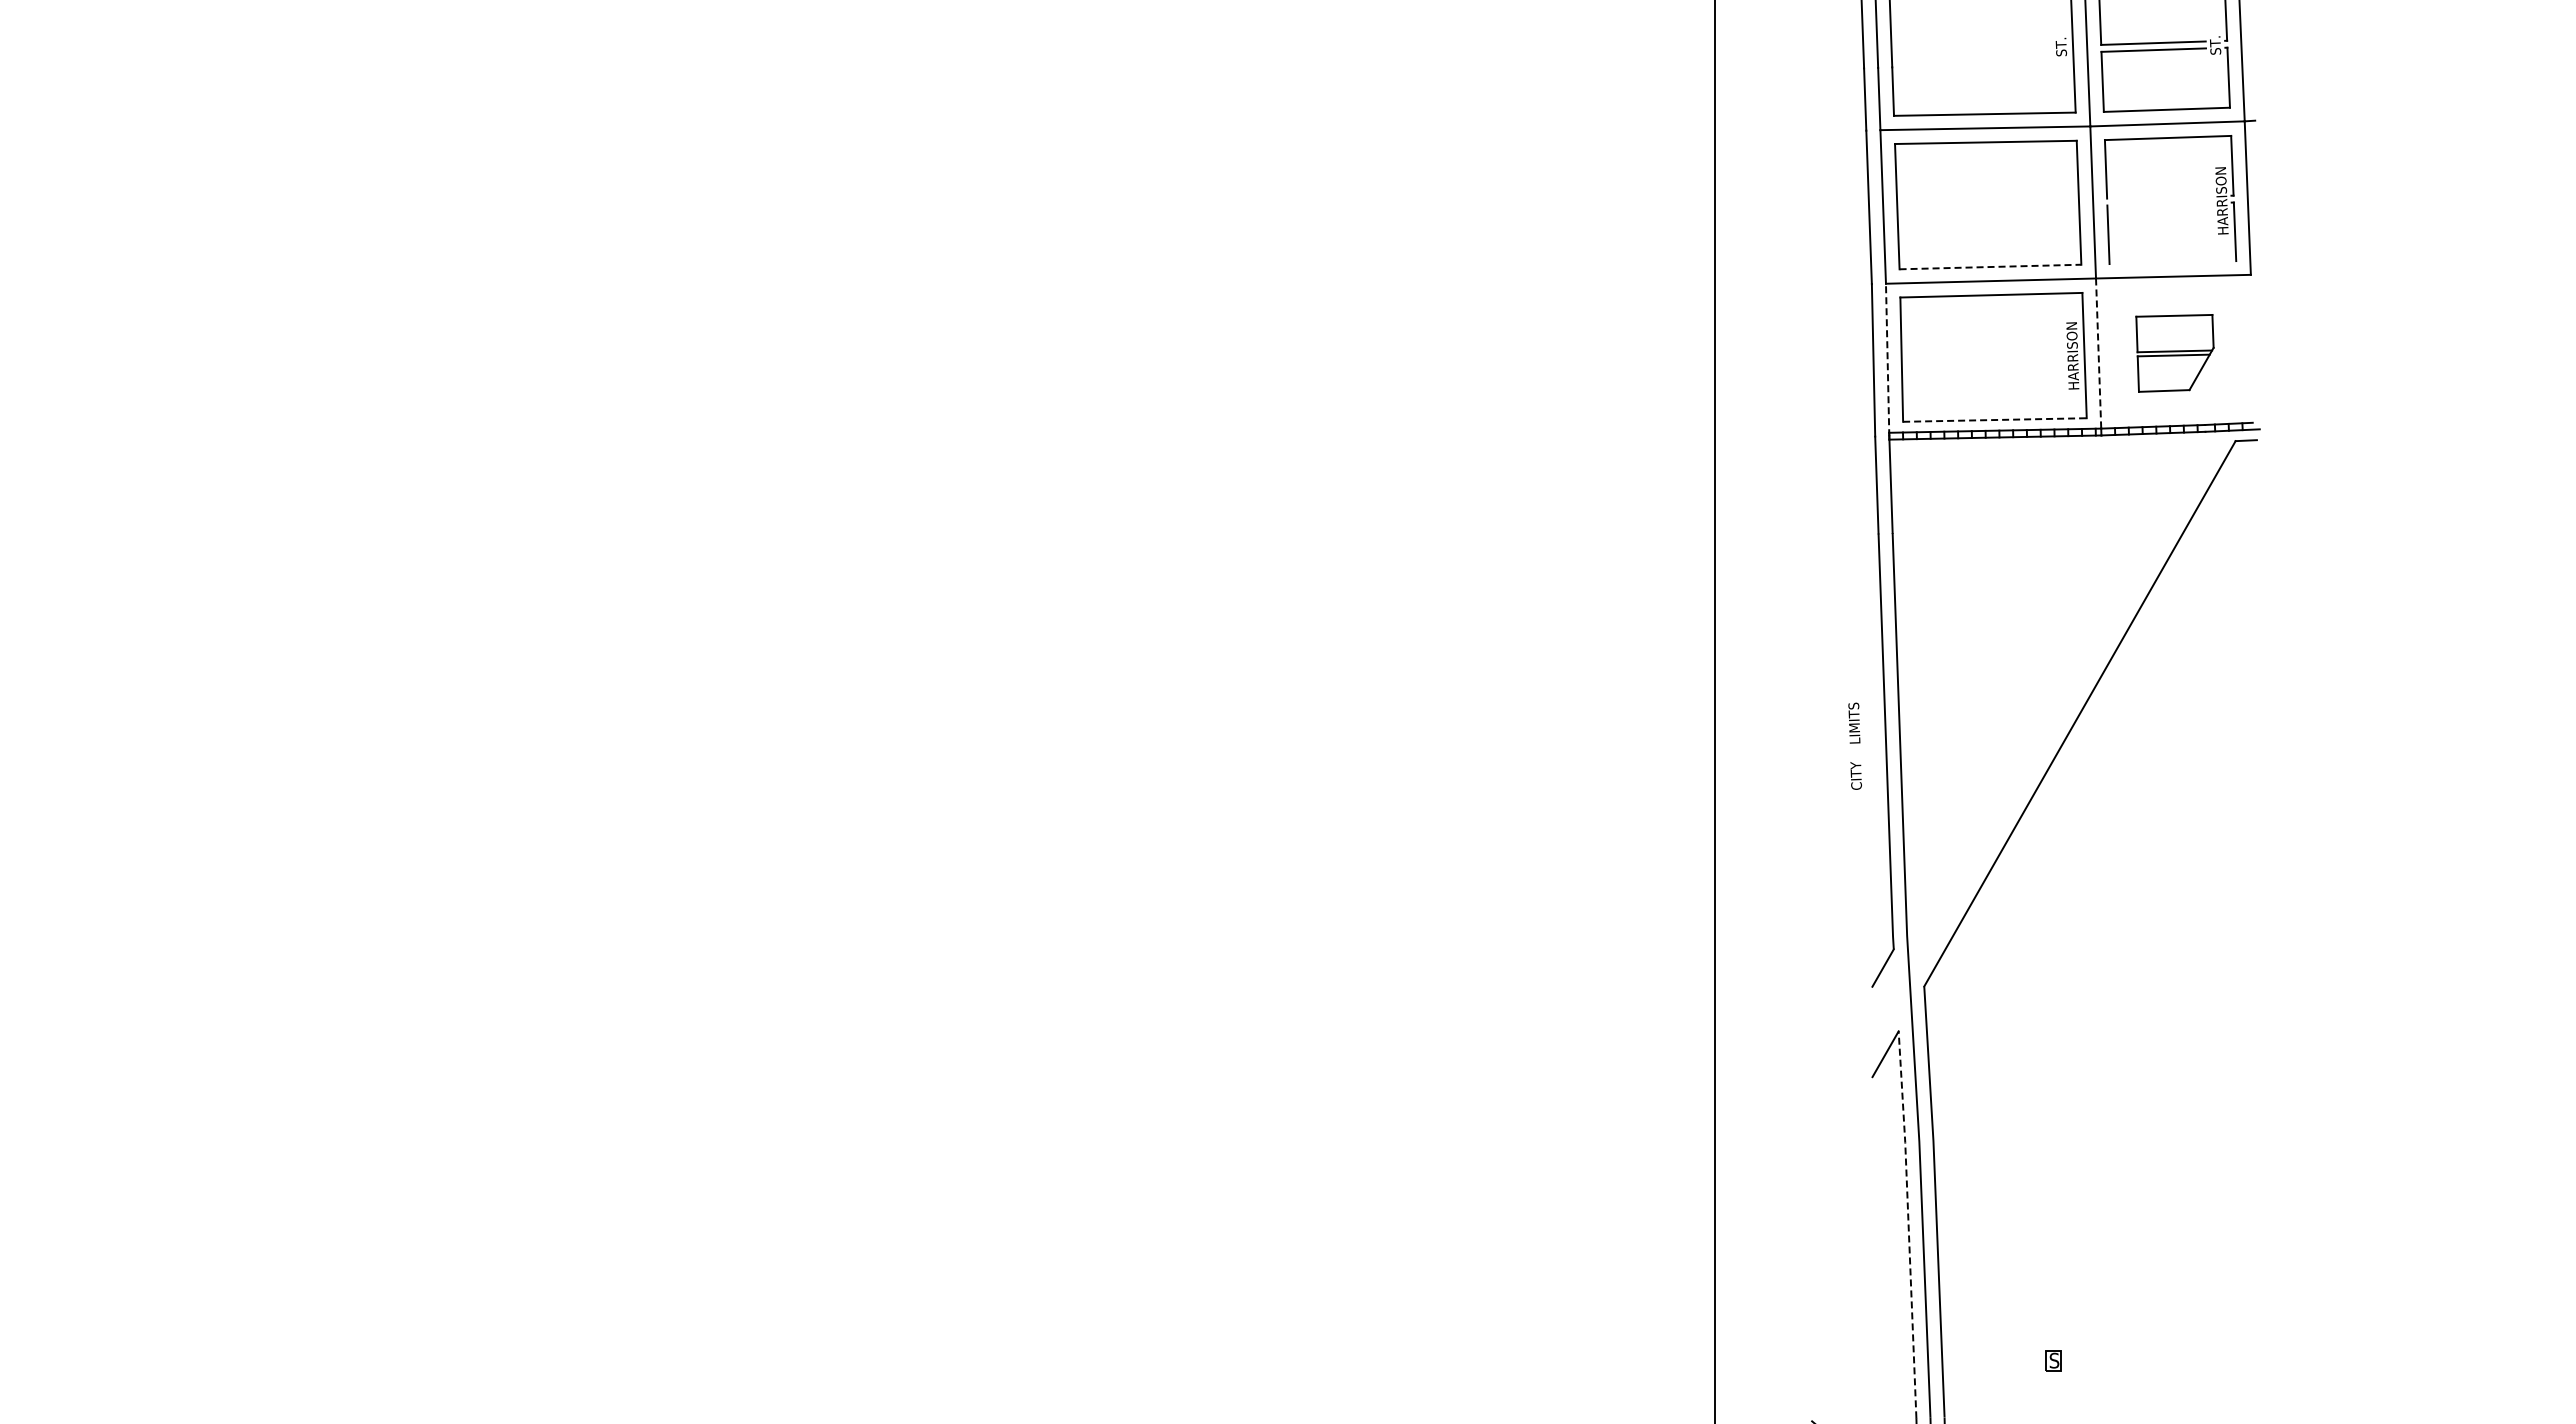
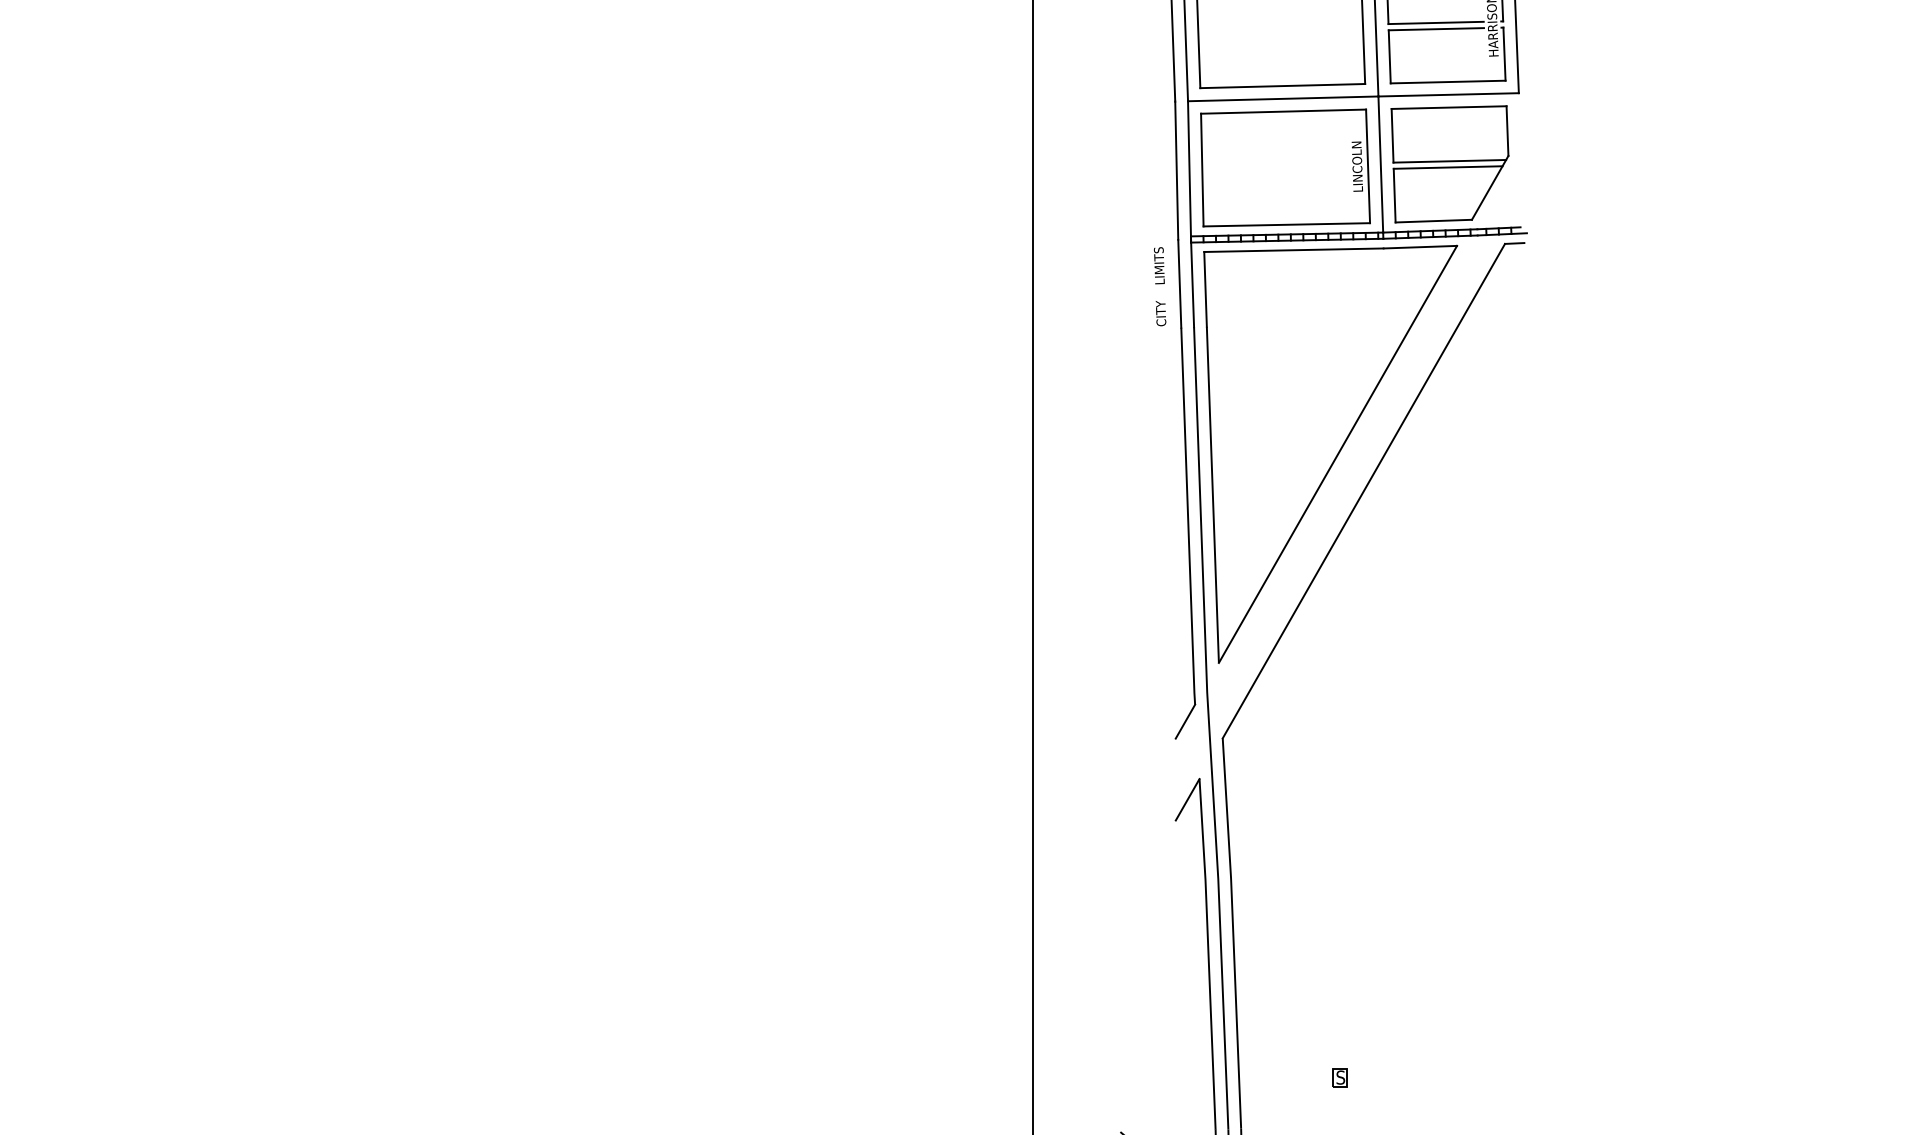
line: (2159, 197) -> (1436, 23), added
line: (2159, 204) -> (1436, 29), added
line: (2172, 262) -> (1447, 81), added
line: (1990, 267) -> (1282, 86), dashed -> solid
part: (2174, 353) -> (1449, 164), size x1.67
line: (2098, 354) -> (1380, 165), dashed -> solid
text: (2072, 355) -> (1357, 166), HARRISON -> LINCOLN
line: (1887, 359) -> (1189, 169), dashed -> solid
line: (1994, 420) -> (1286, 225), dashed -> solid
part: (2042, 673) -> (1329, 454), added
text: (1854, 745) -> (1159, 285), moved
line: (1908, 1224) -> (1208, 954), dashed -> solid

